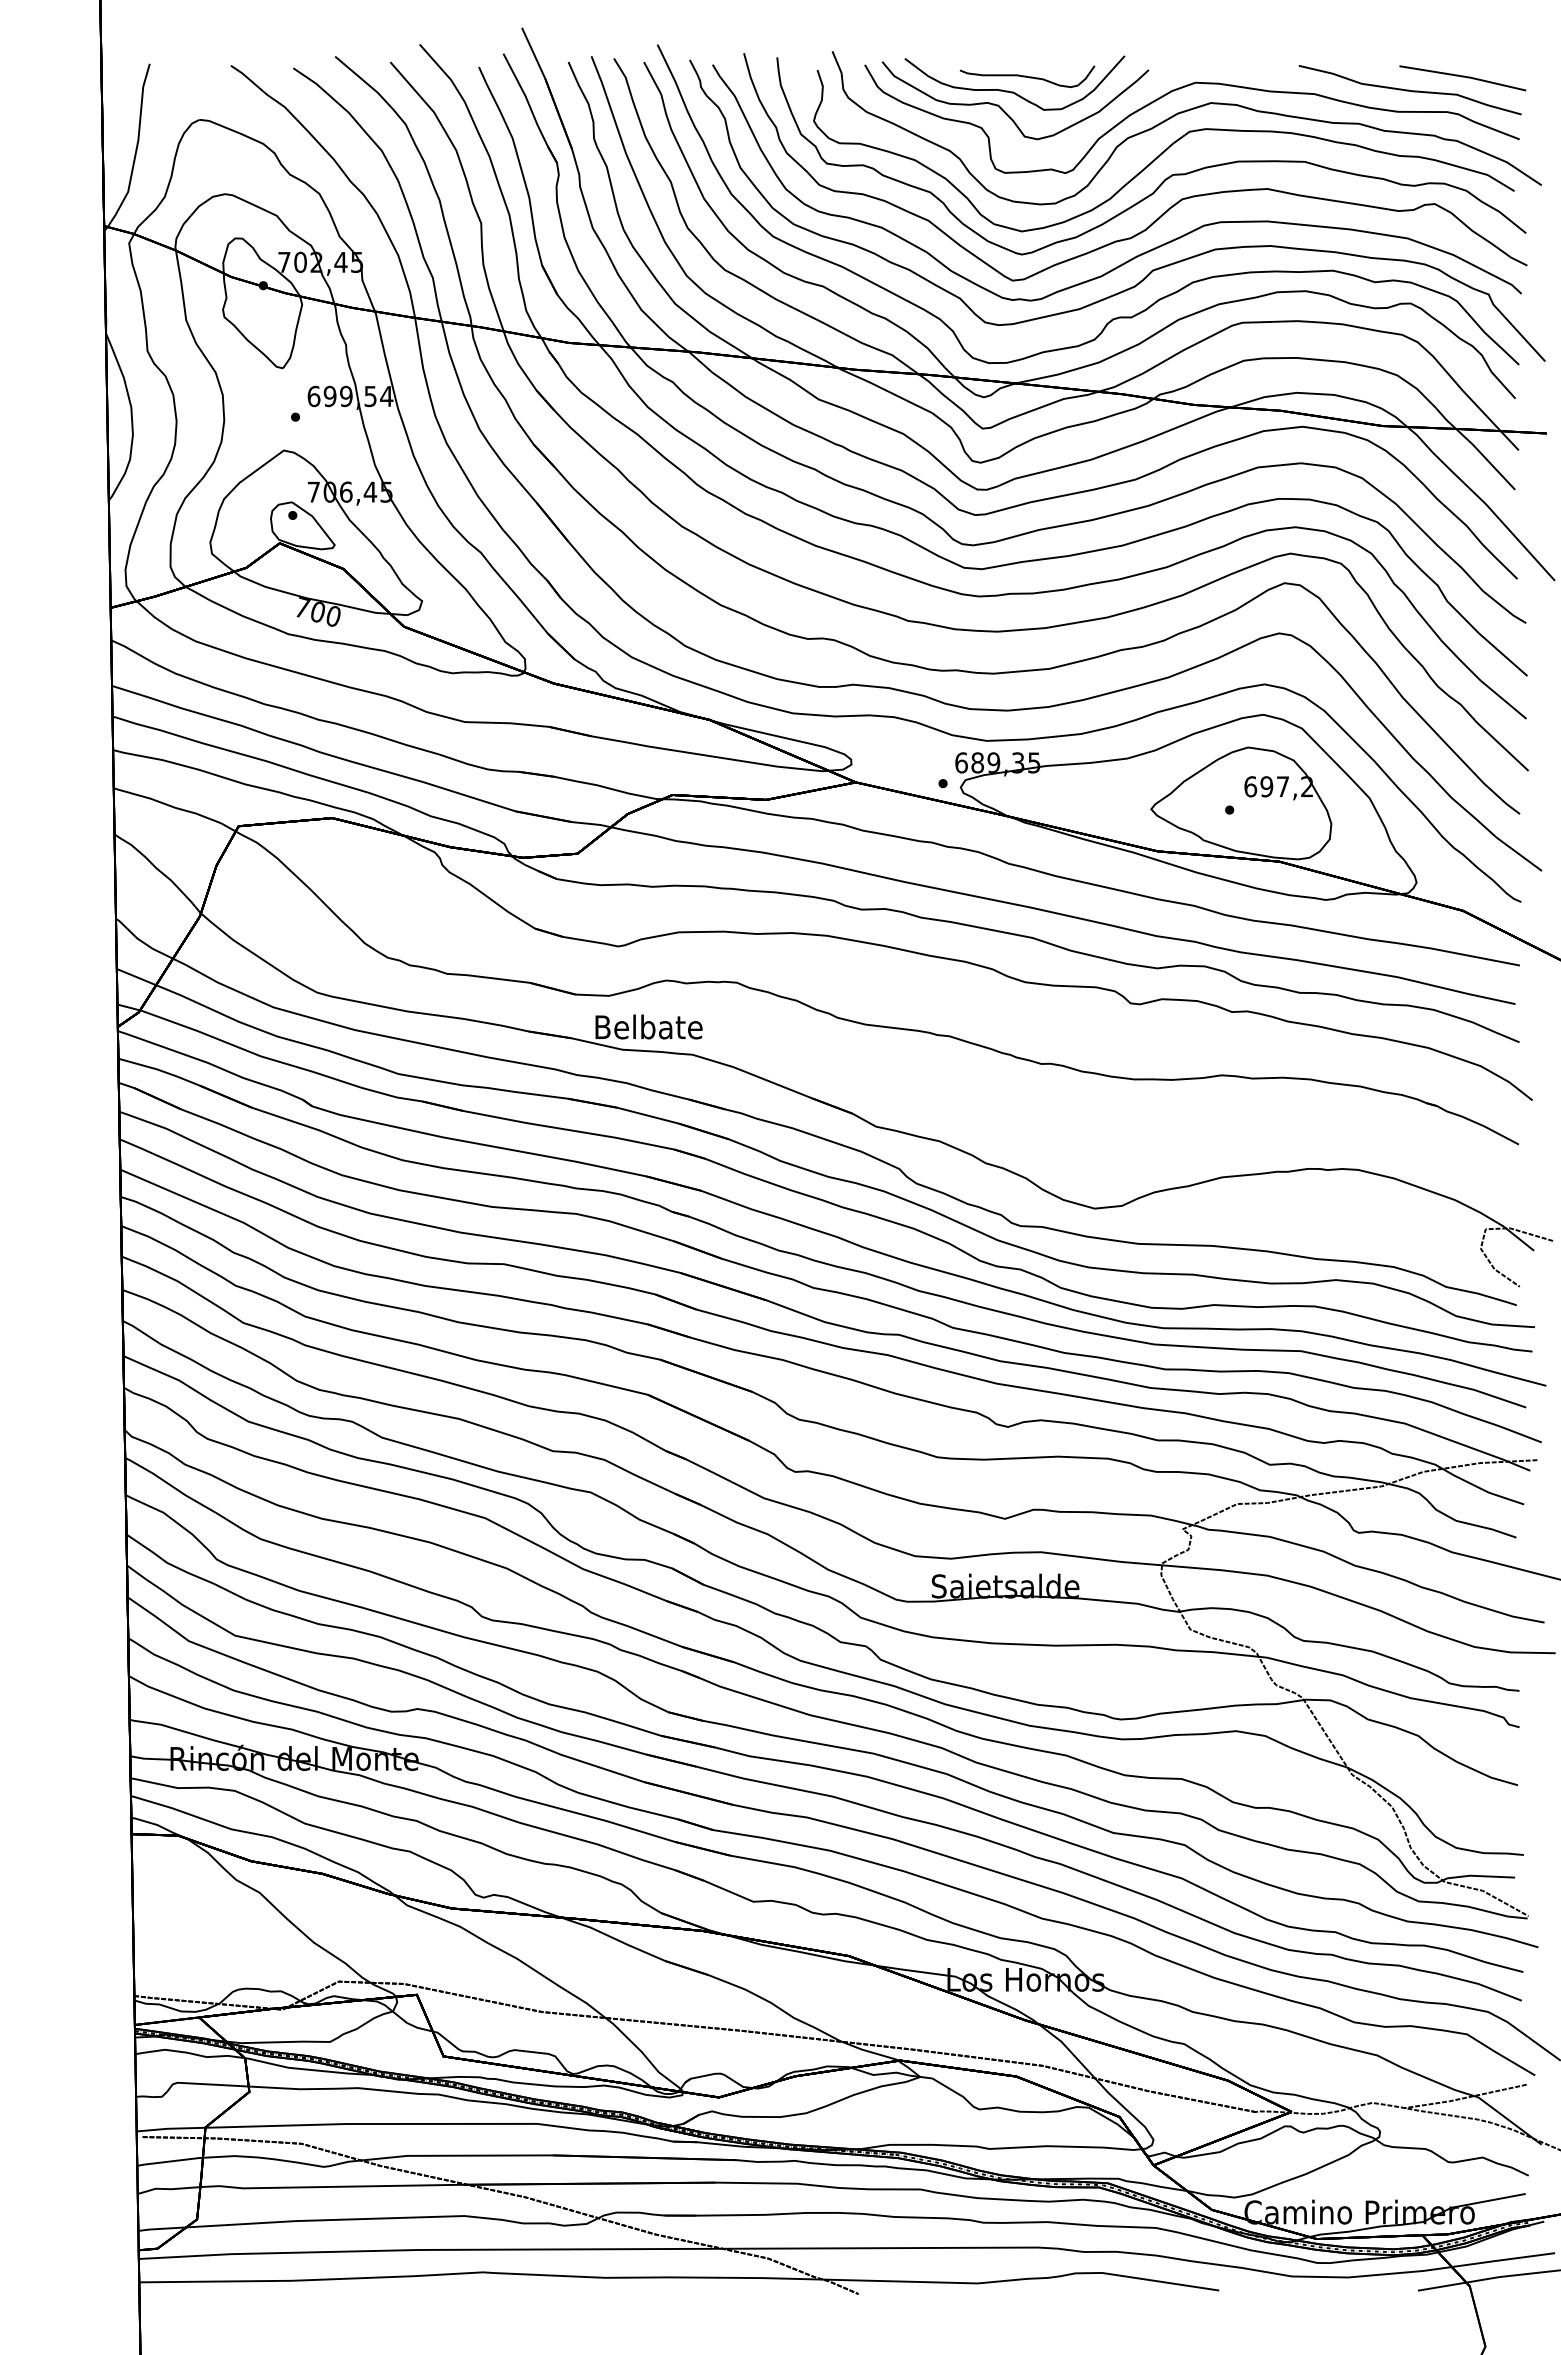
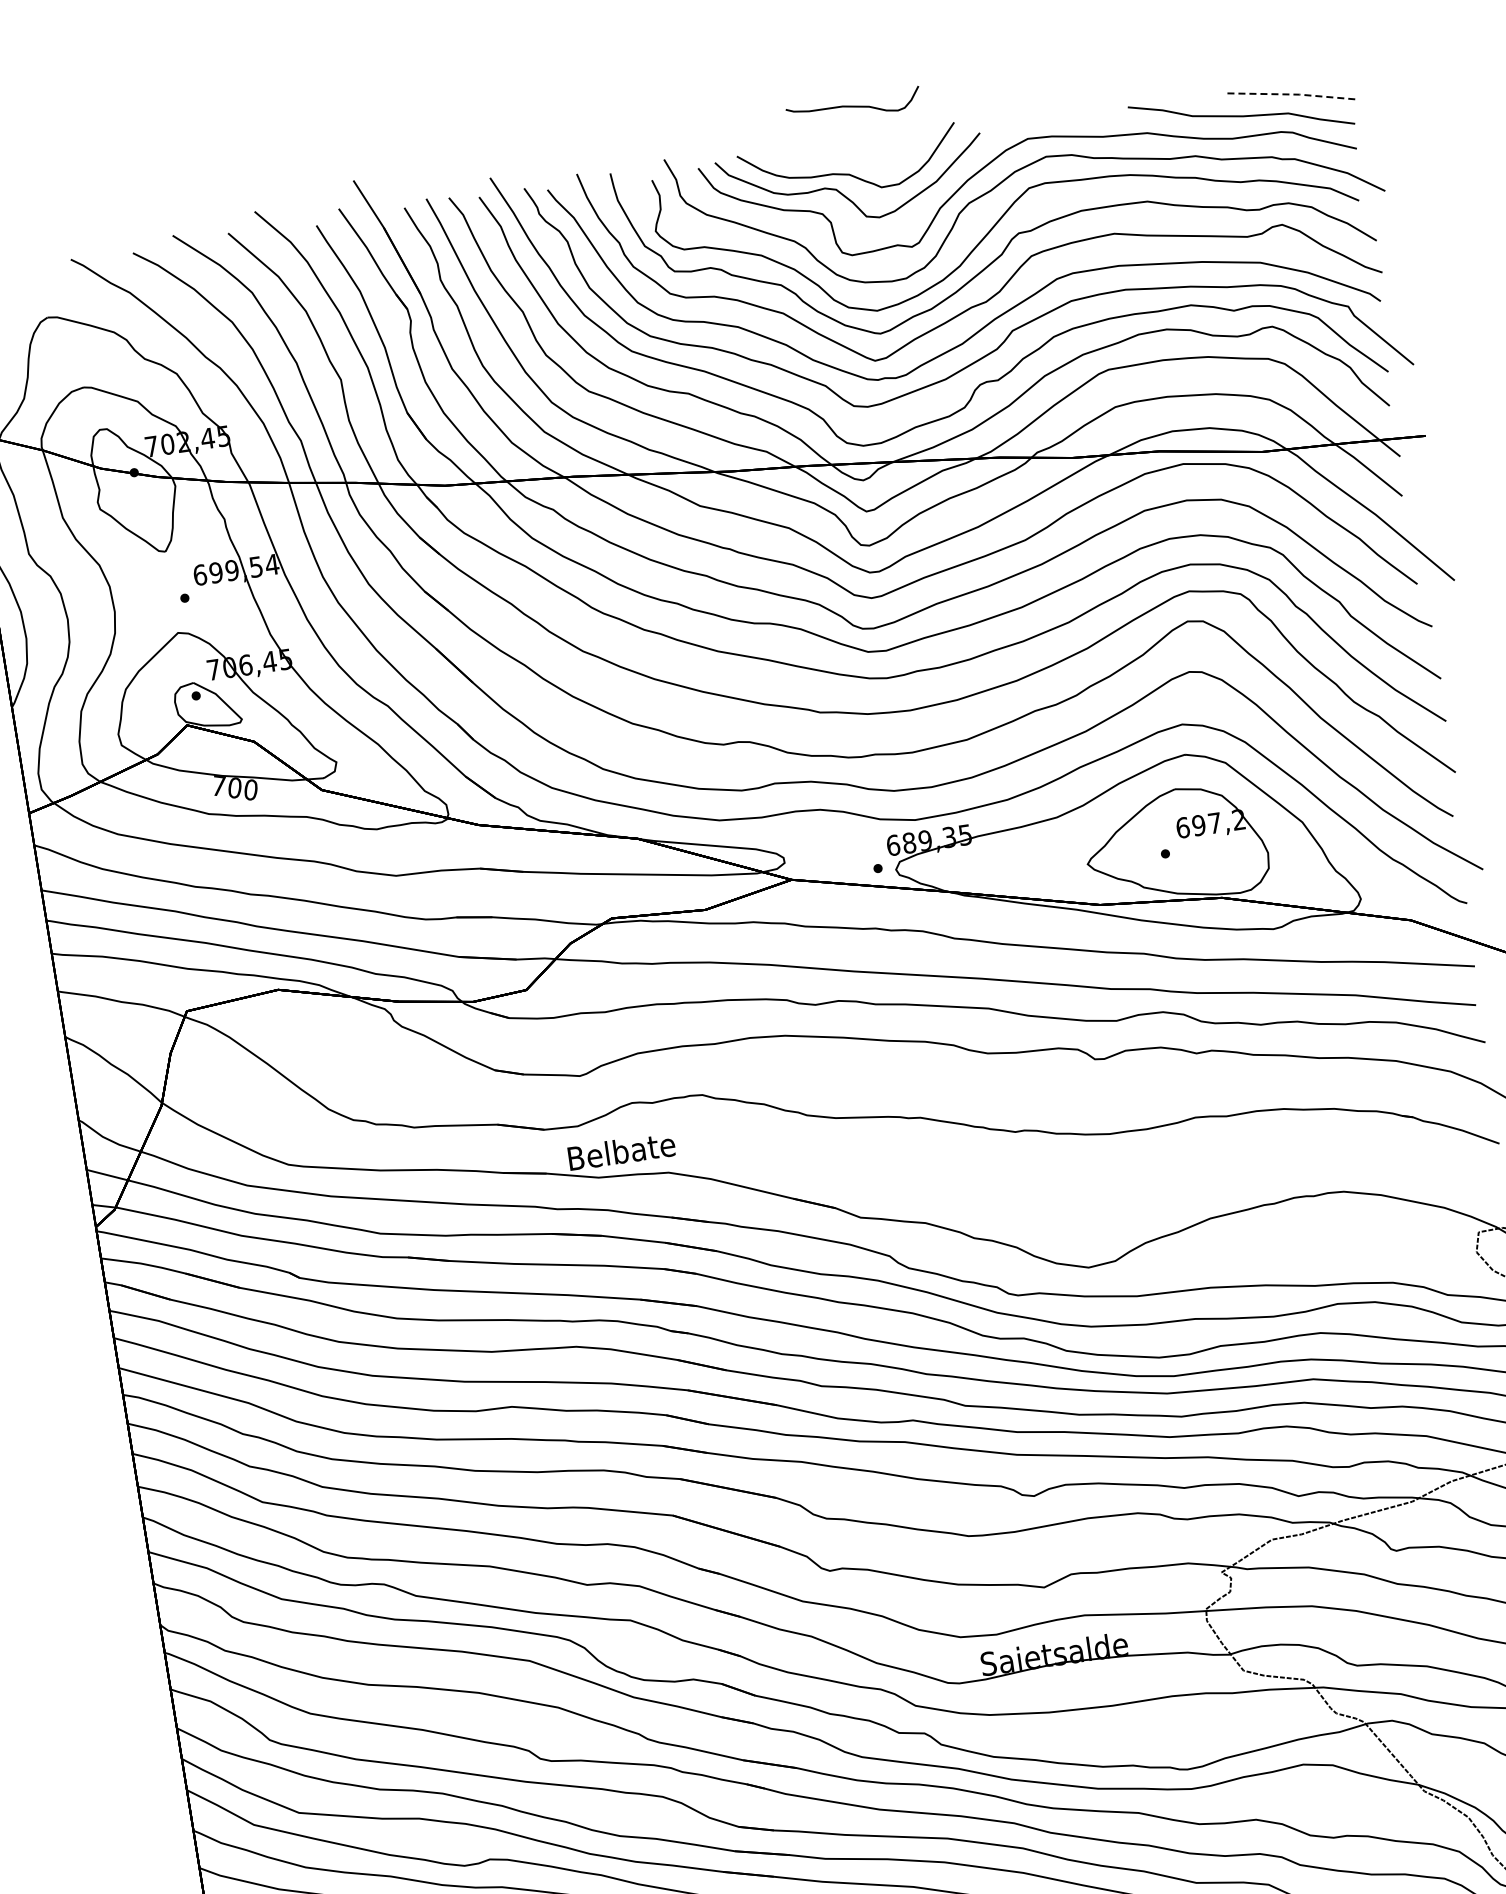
curve: (1027, 76) -> (853, 106), moved
line: (1463, 76) -> (1292, 94), solid -> dashed

